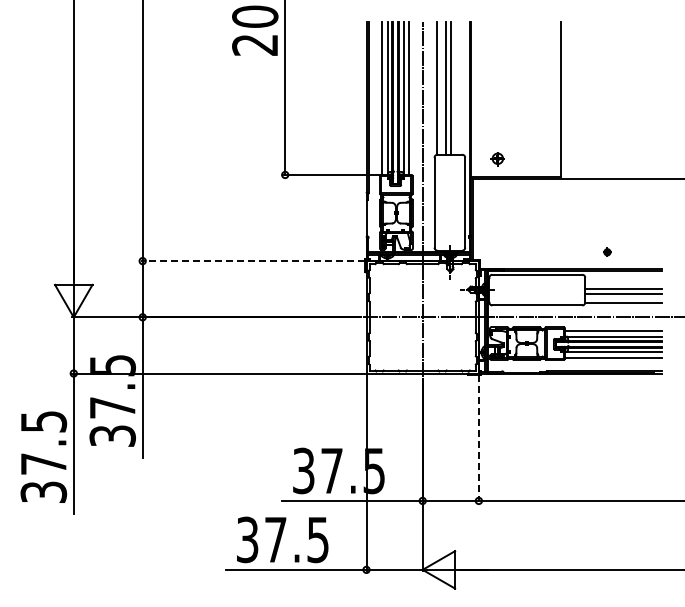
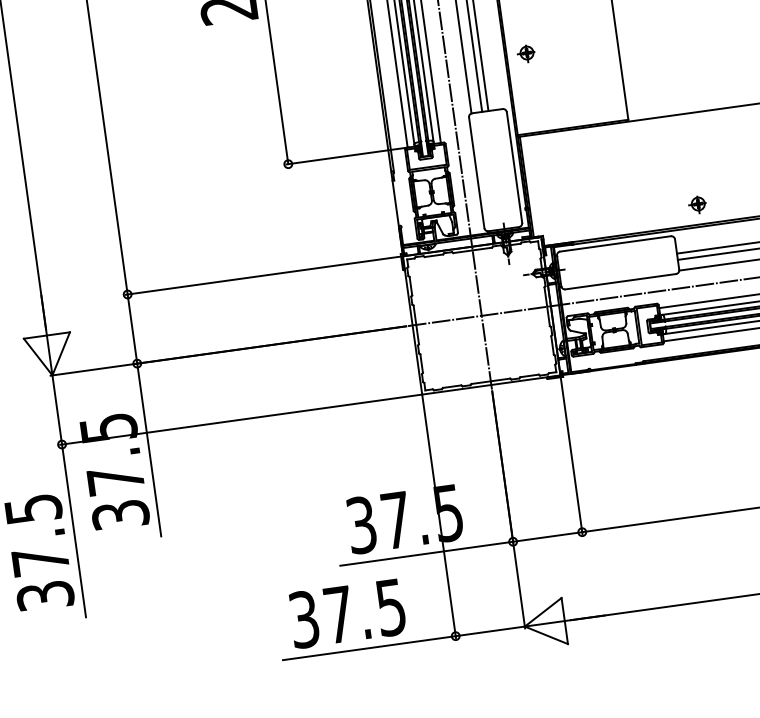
part: (497, 159) -> (526, 54), moved
part: (606, 252) -> (696, 204), size x1.67
line: (252, 261) -> (262, 276), dashed -> solid
line: (478, 438) -> (571, 455), dashed -> solid

